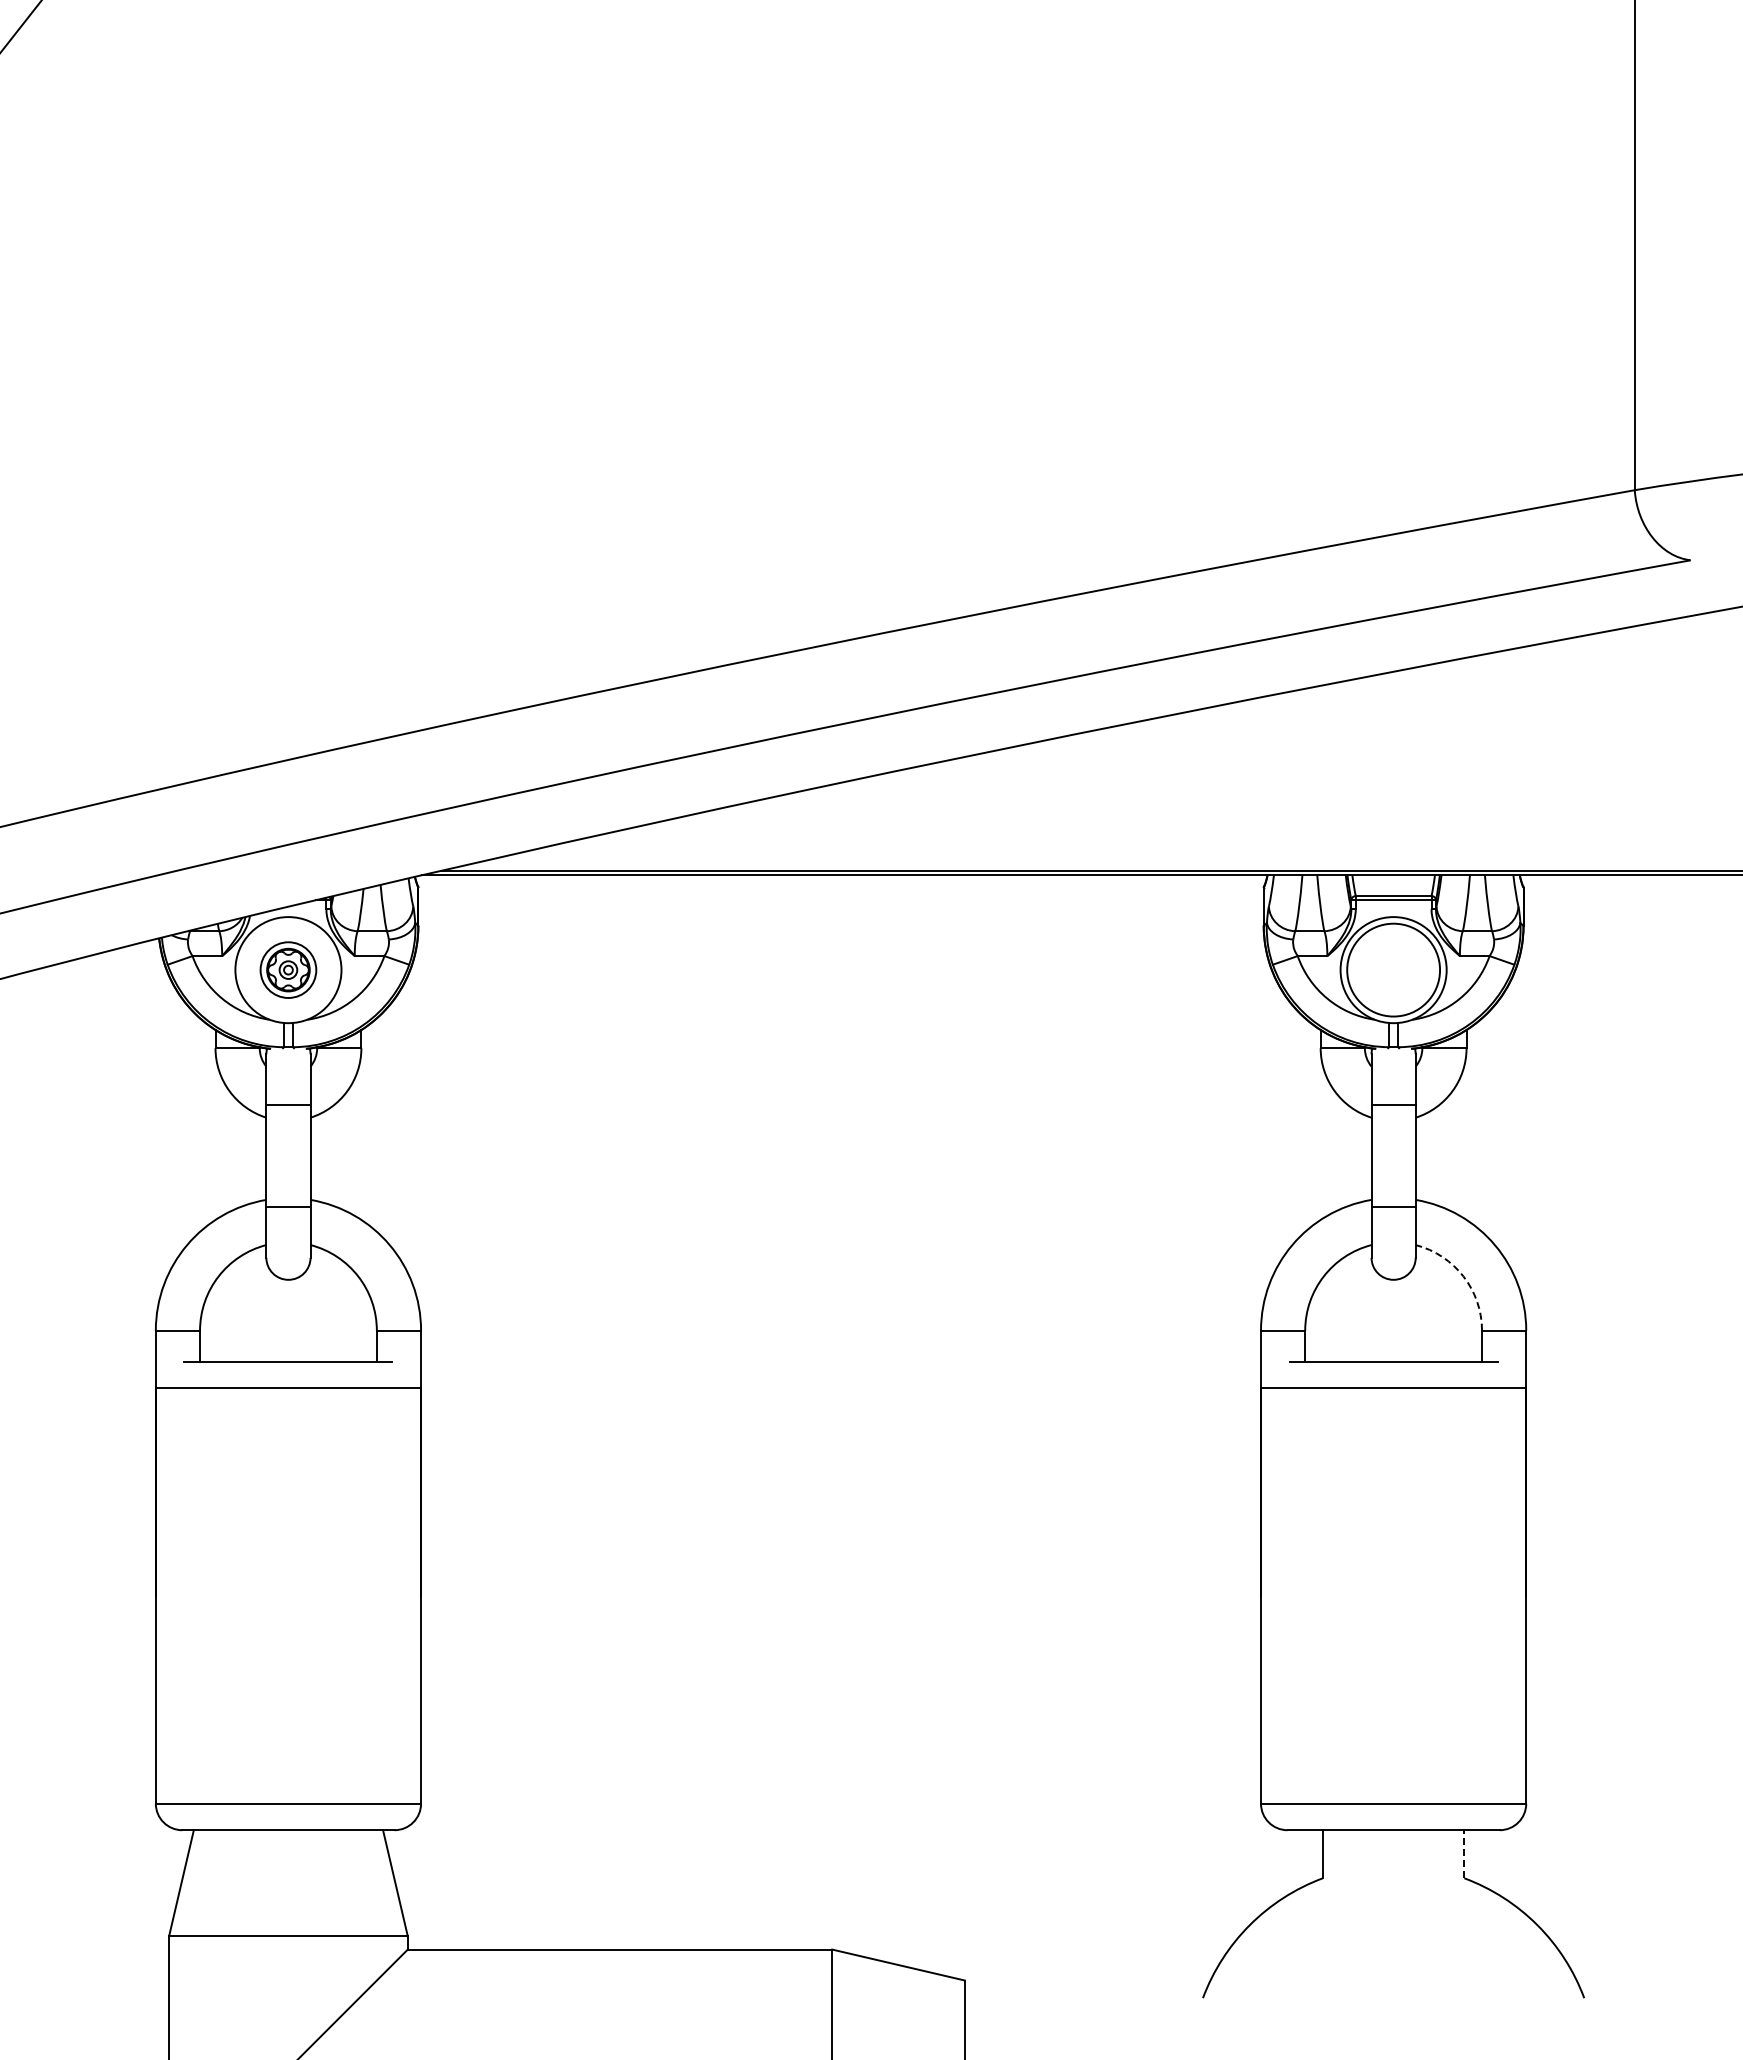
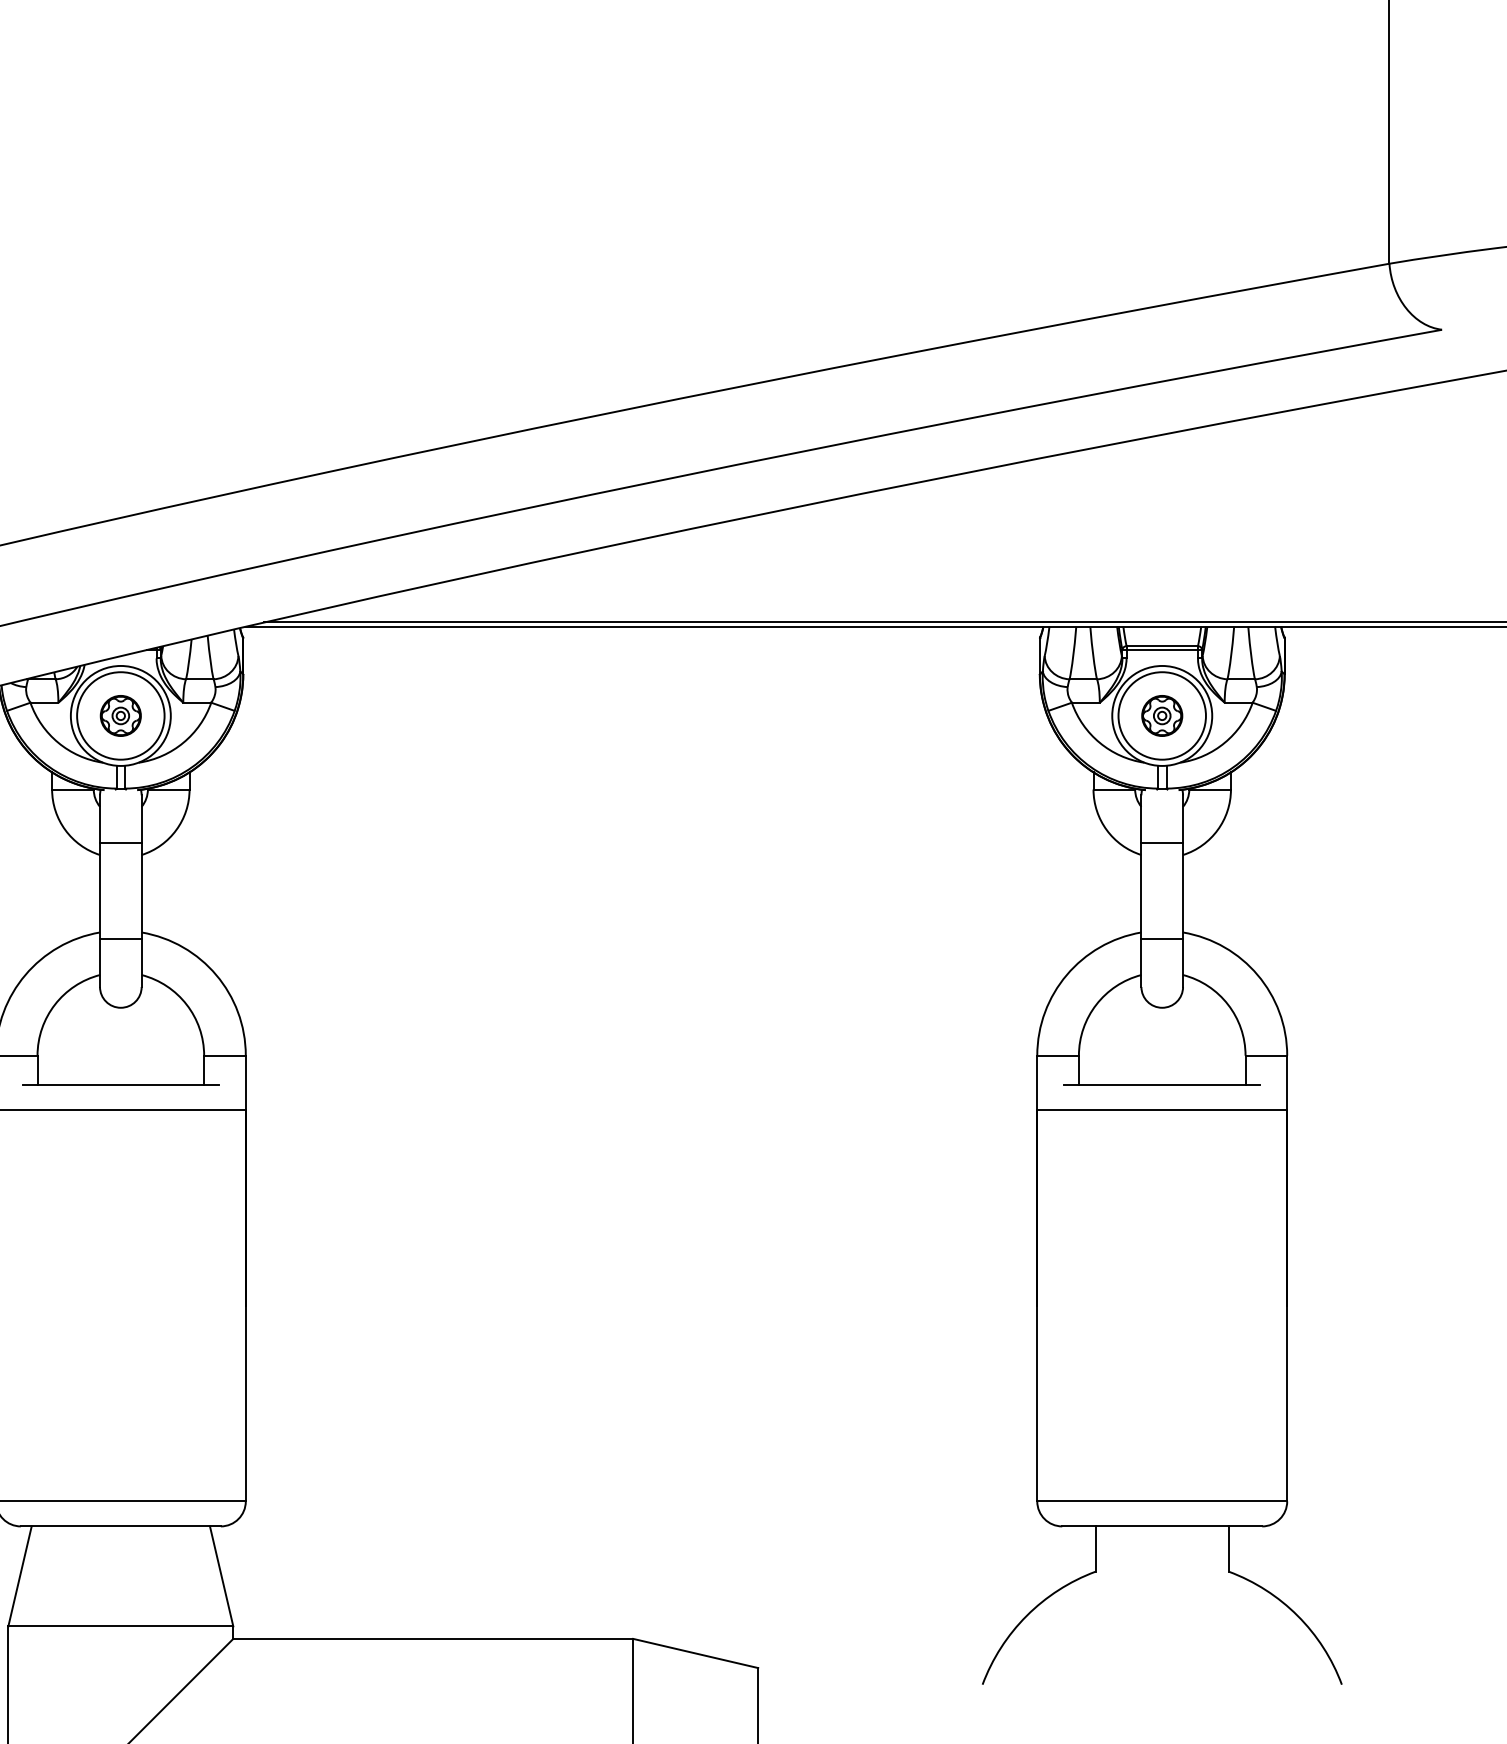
circle: (288, 969) -> (120, 715), size x1.67
part: (1393, 969) -> (1162, 715), added
arc: (1463, 1276) -> (1228, 1004), dashed -> solid
line: (1464, 1853) -> (1229, 1548), dashed -> solid

